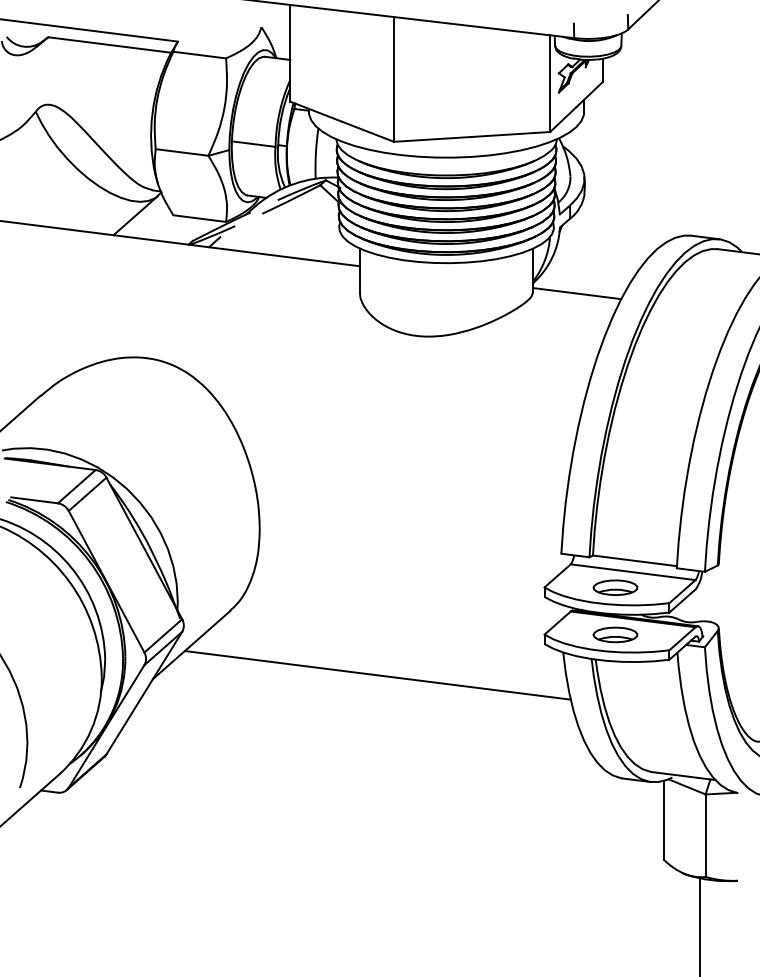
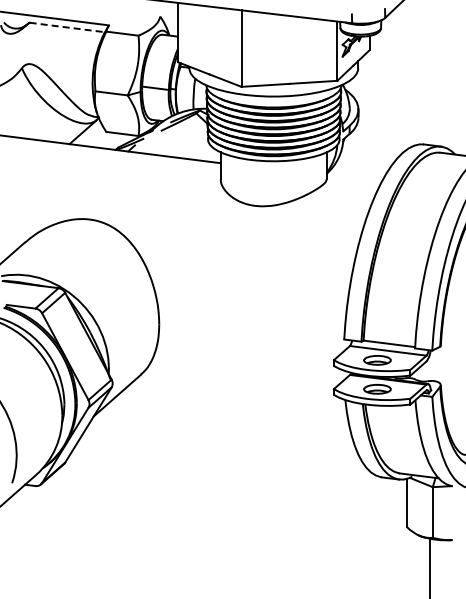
line: (110, 45) -> (67, 27), solid -> dashed
line: (576, 292) -> (353, 179), removed
line: (377, 675) -> (231, 414), removed

